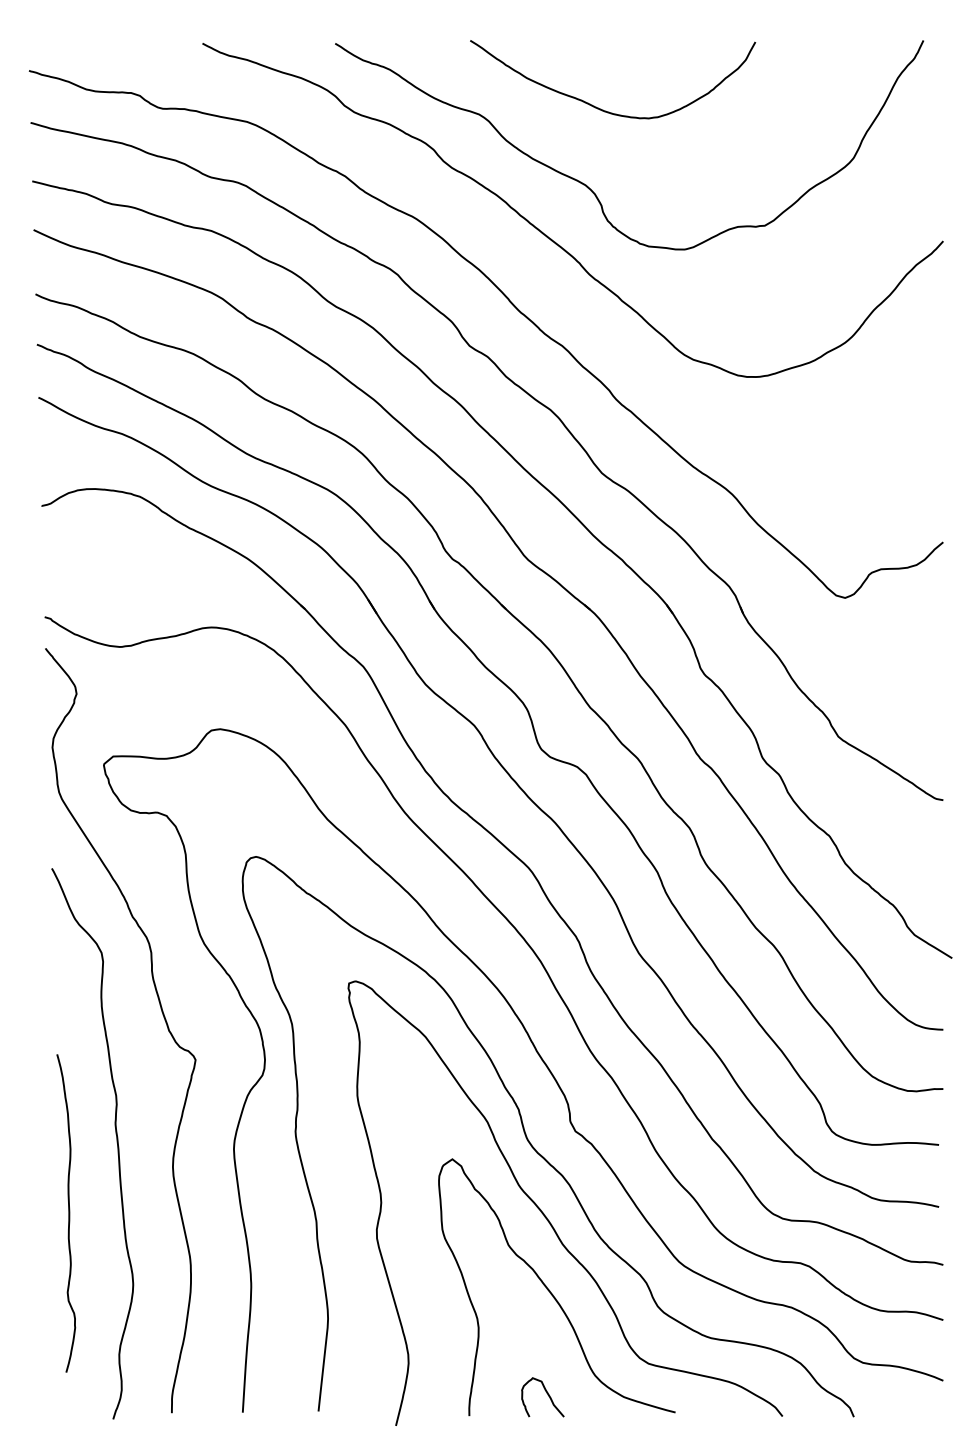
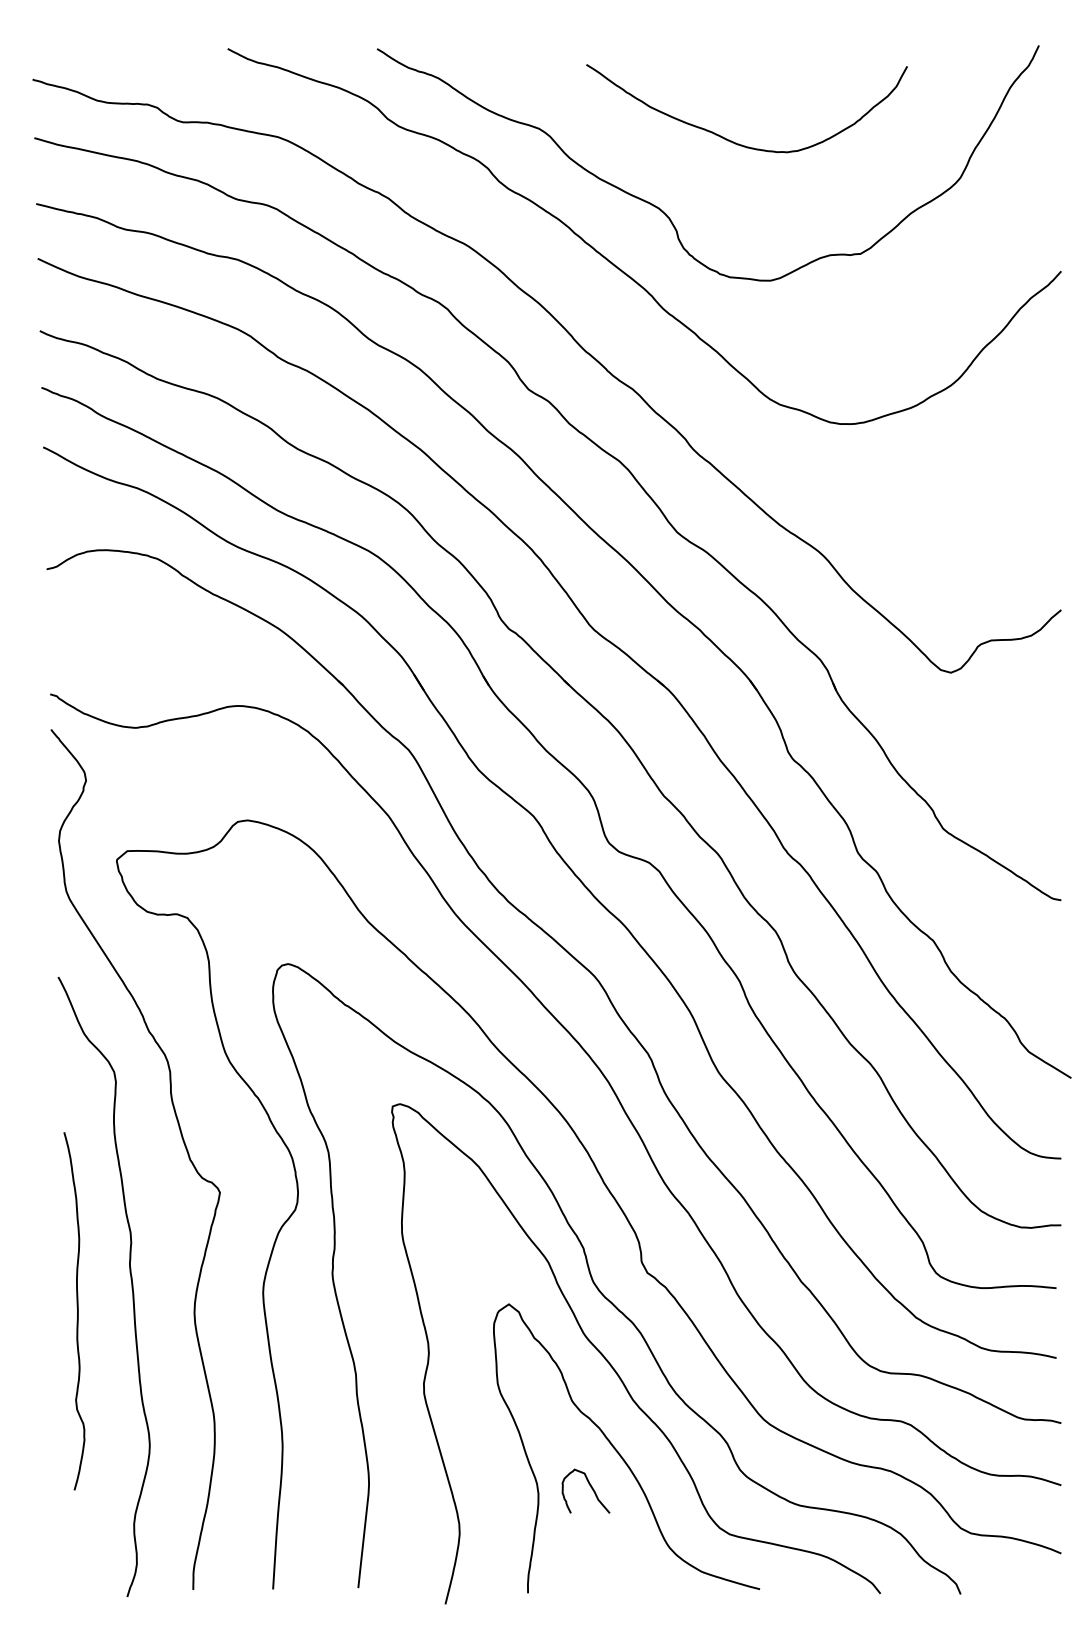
curve: (603, 109) -> (736, 142), moved
curve: (68, 1213) -> (76, 1311), moved
curve: (547, 1395) -> (591, 1489), moved

